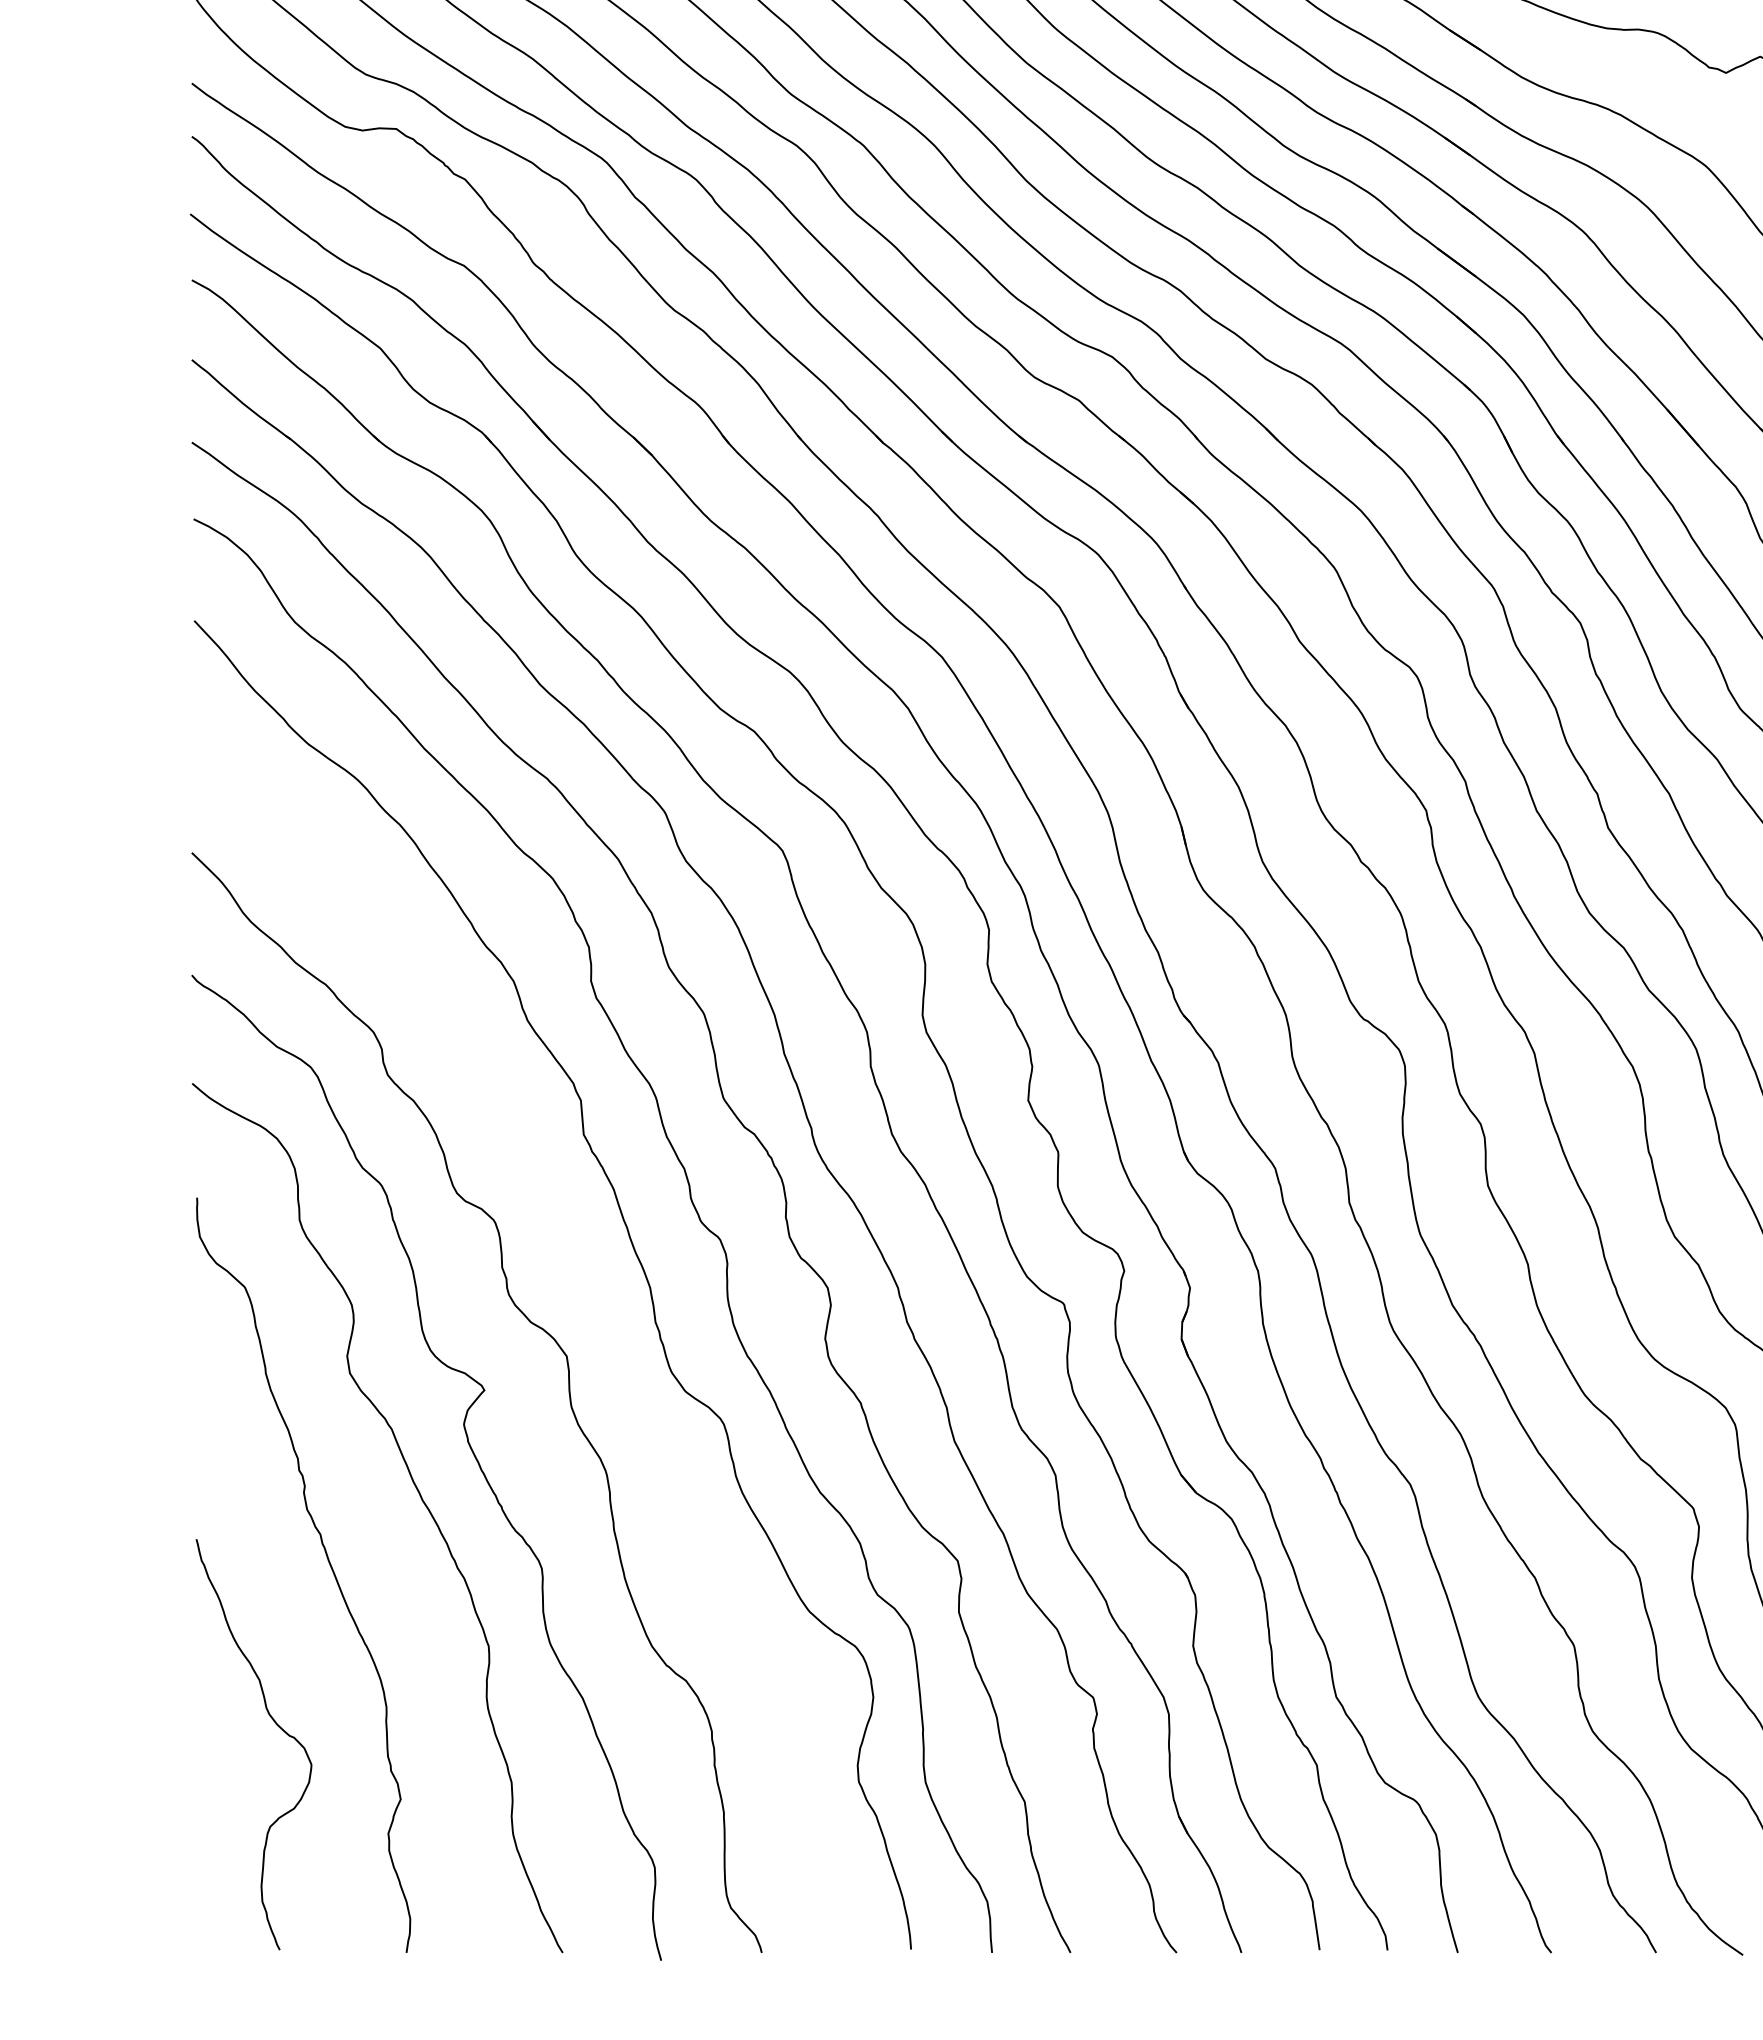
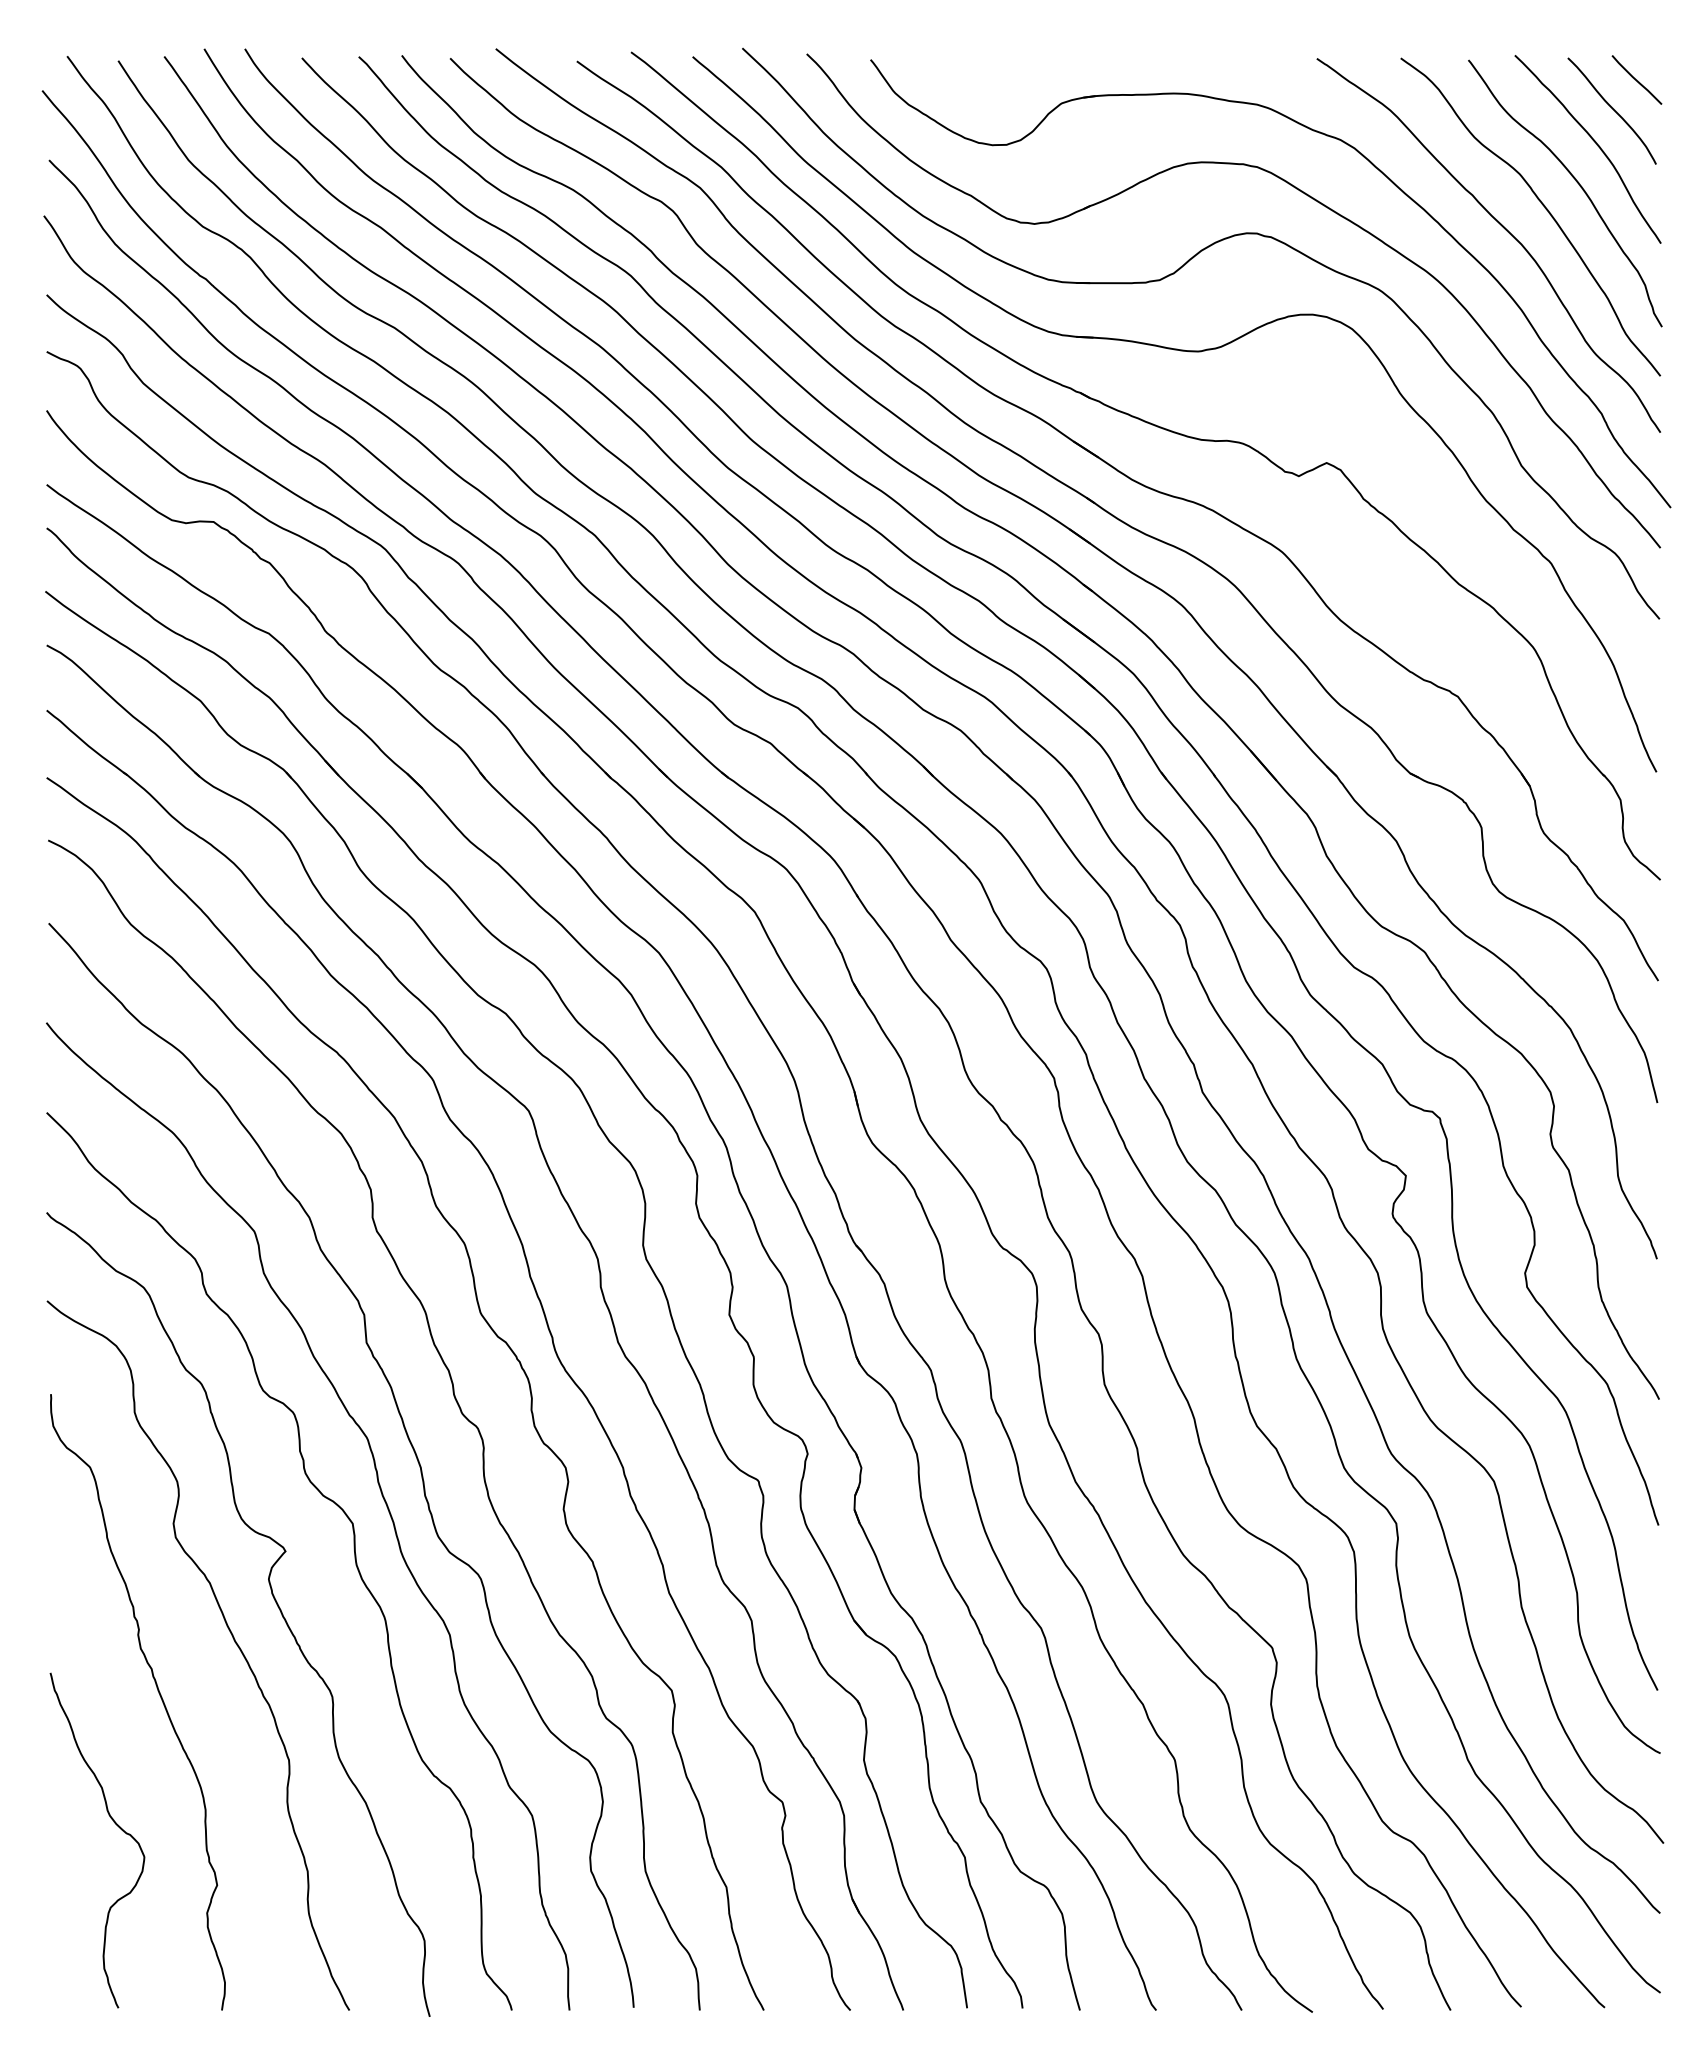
curve: (600, 1318) -> (380, 1492), added

